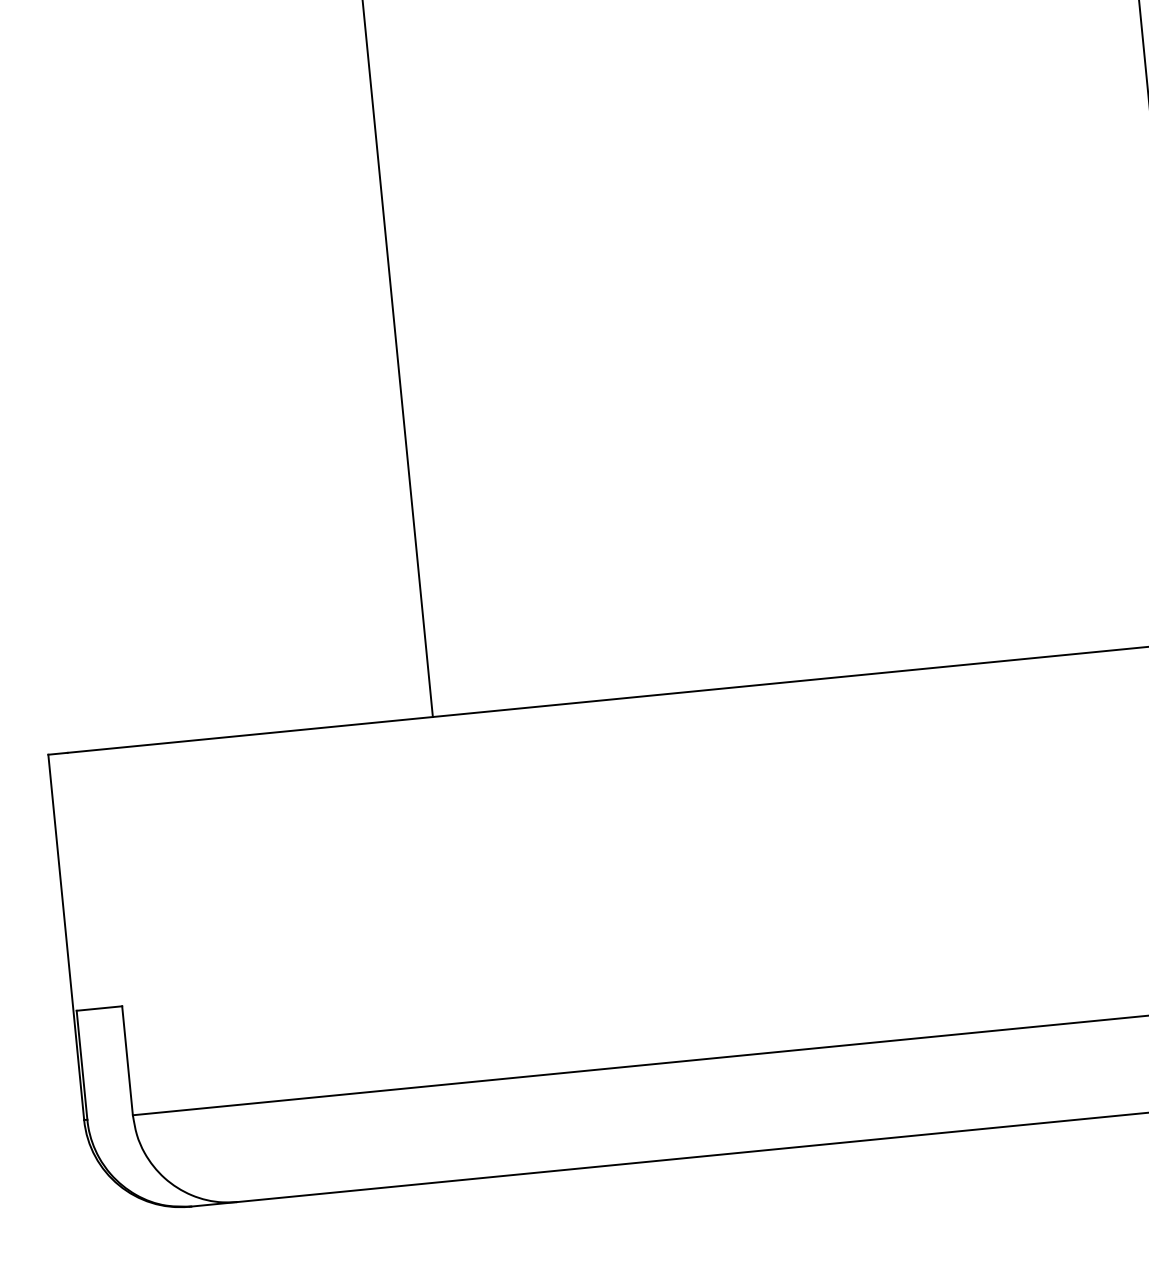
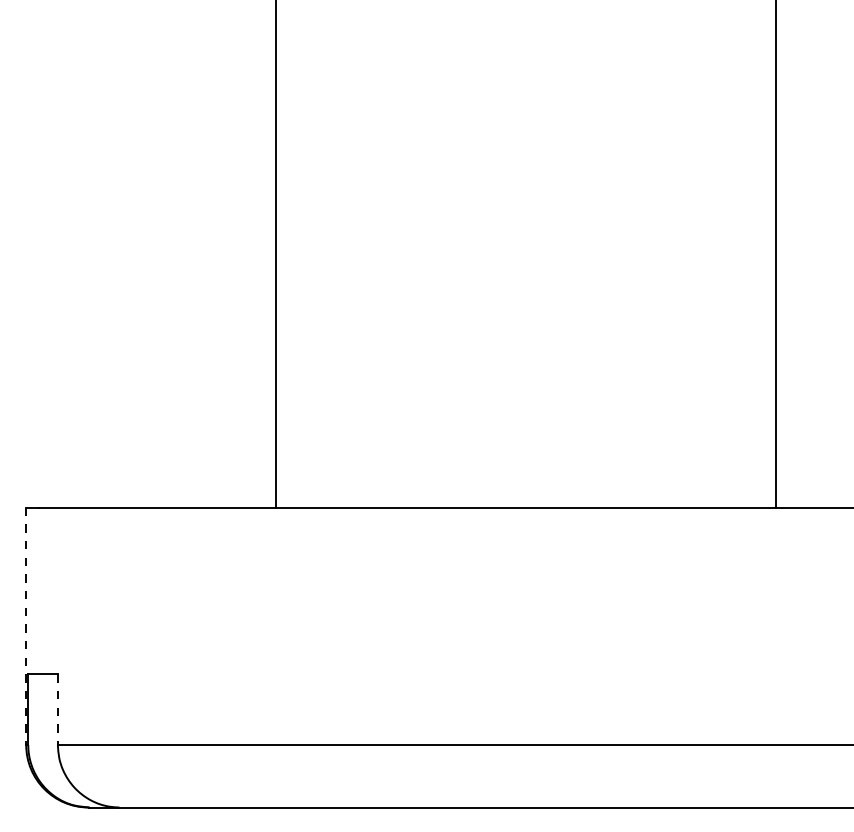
line: (66, 937) -> (26, 626), solid -> dashed
line: (127, 1062) -> (57, 710), solid -> dashed

